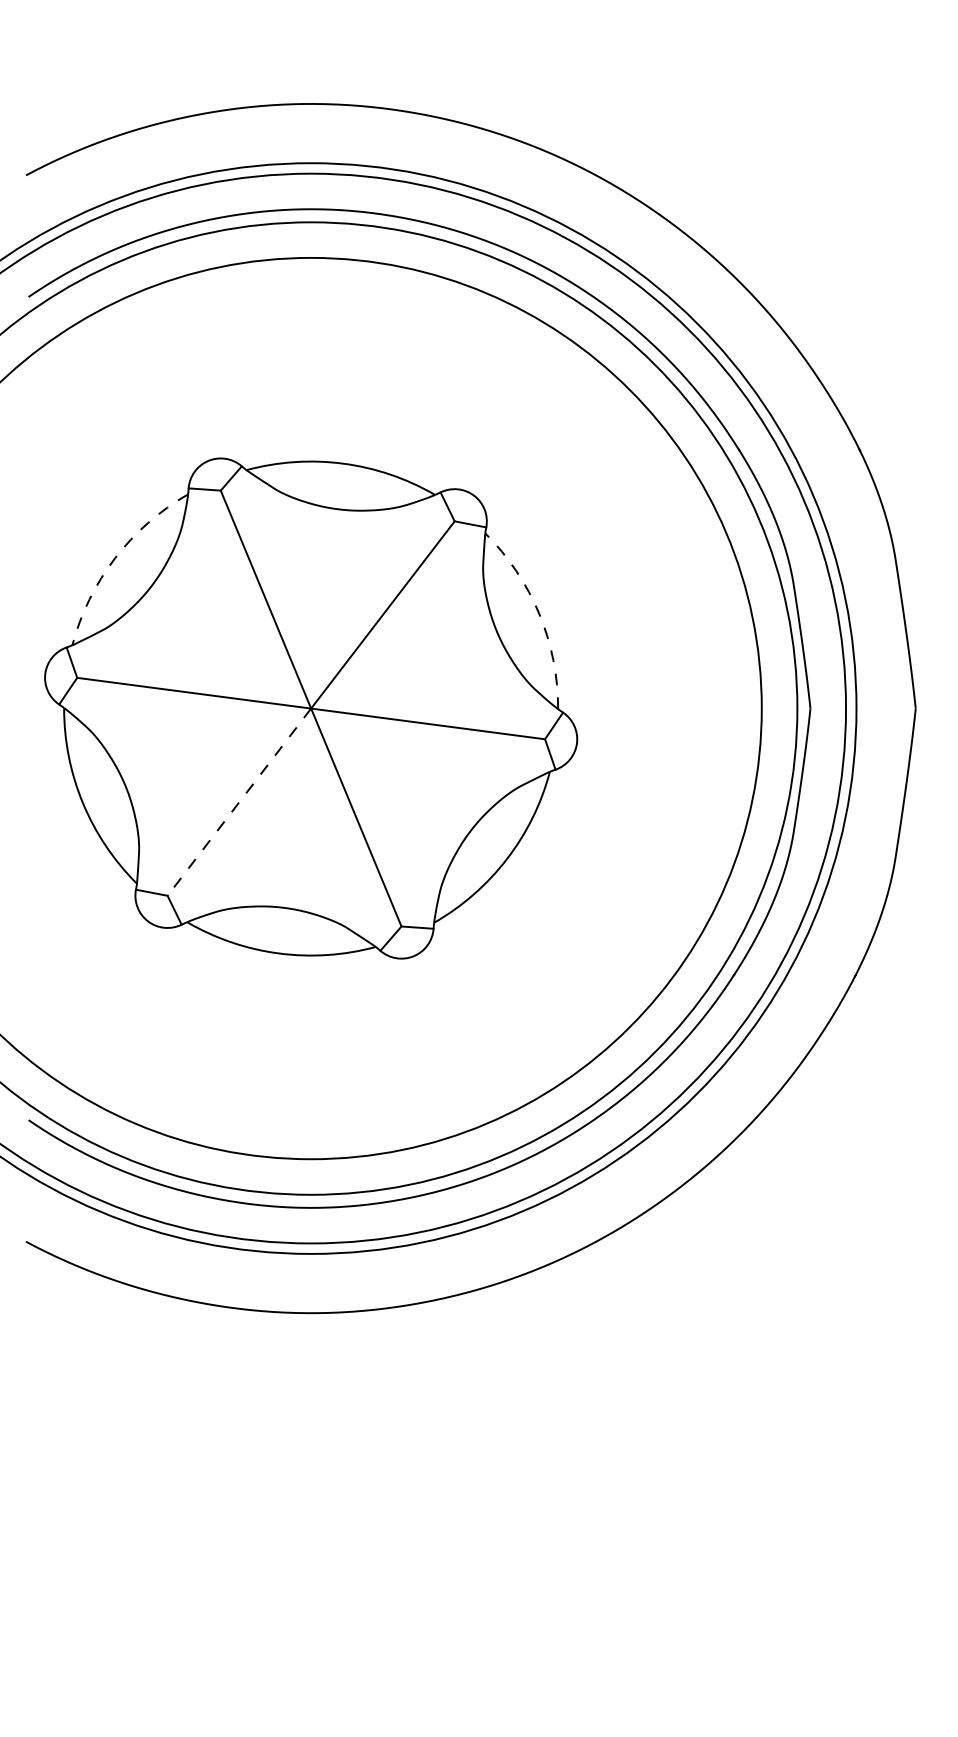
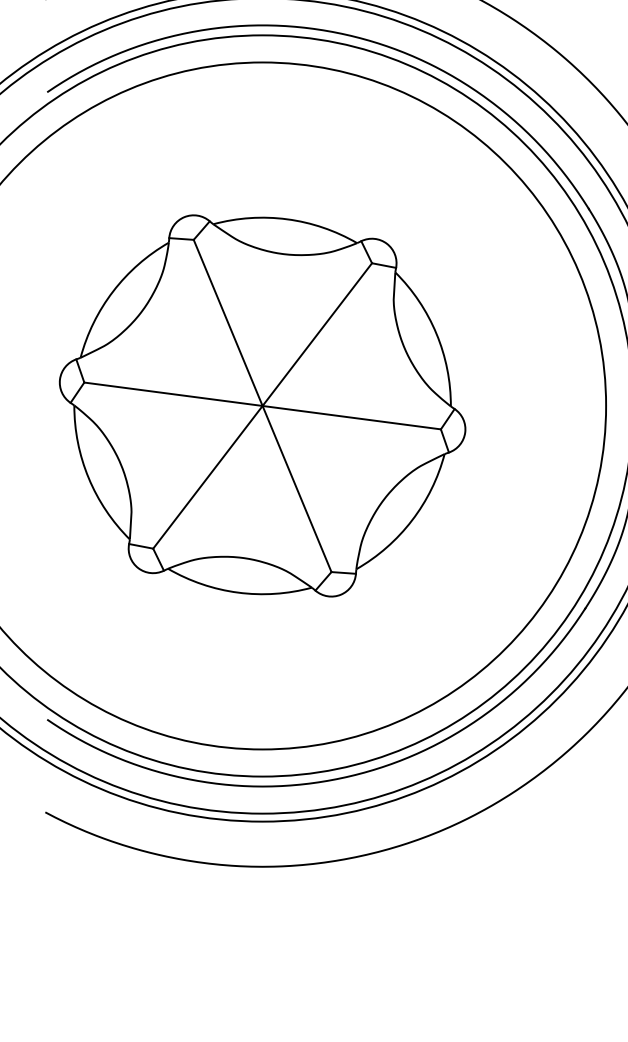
arc: (115, 558) -> (113, 291), dashed -> solid
arc: (539, 613) -> (436, 333), dashed -> solid
line: (239, 802) -> (208, 477), dashed -> solid

